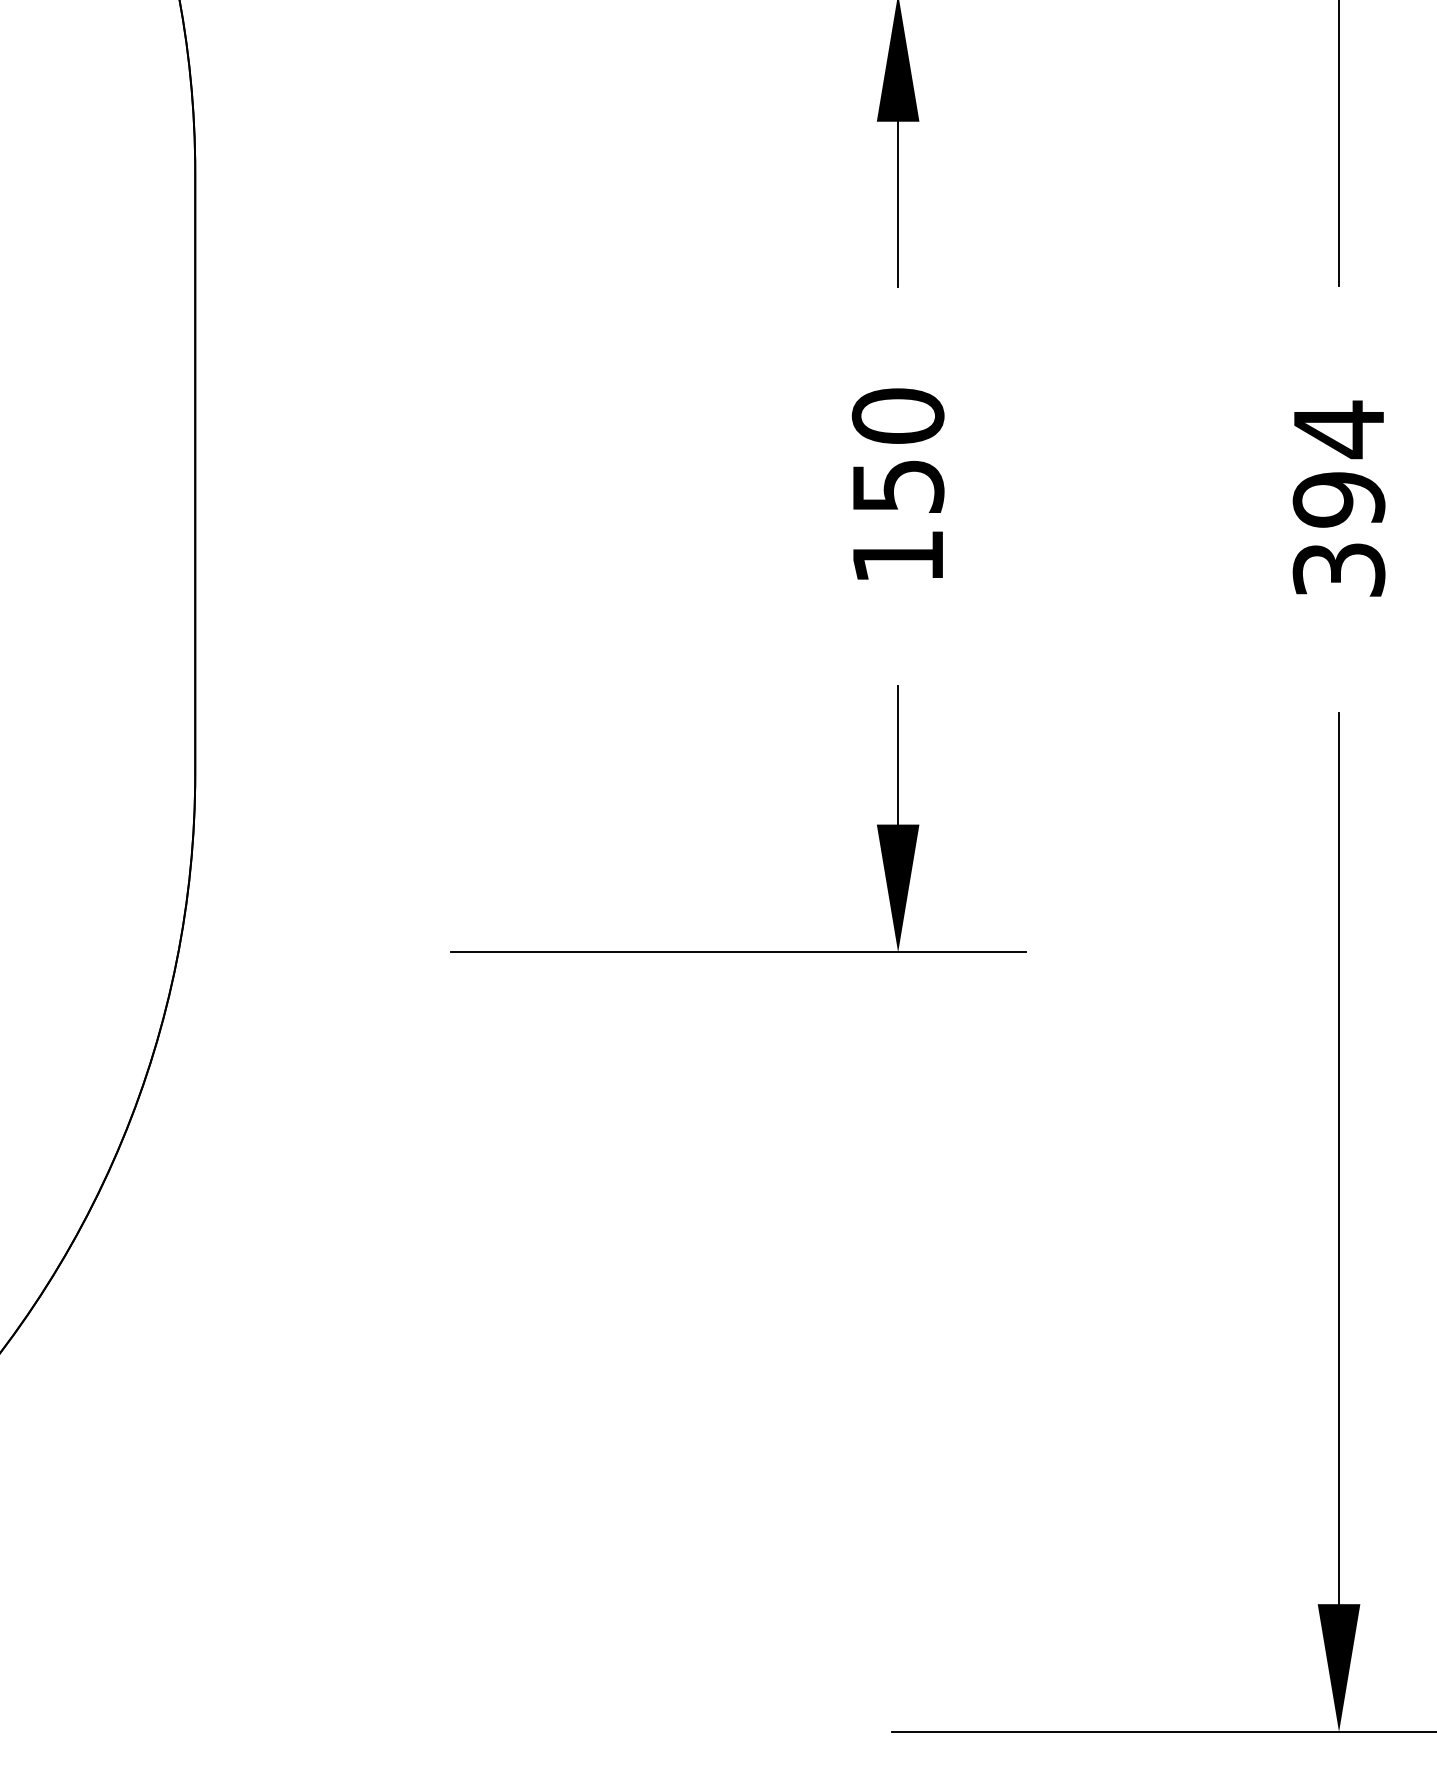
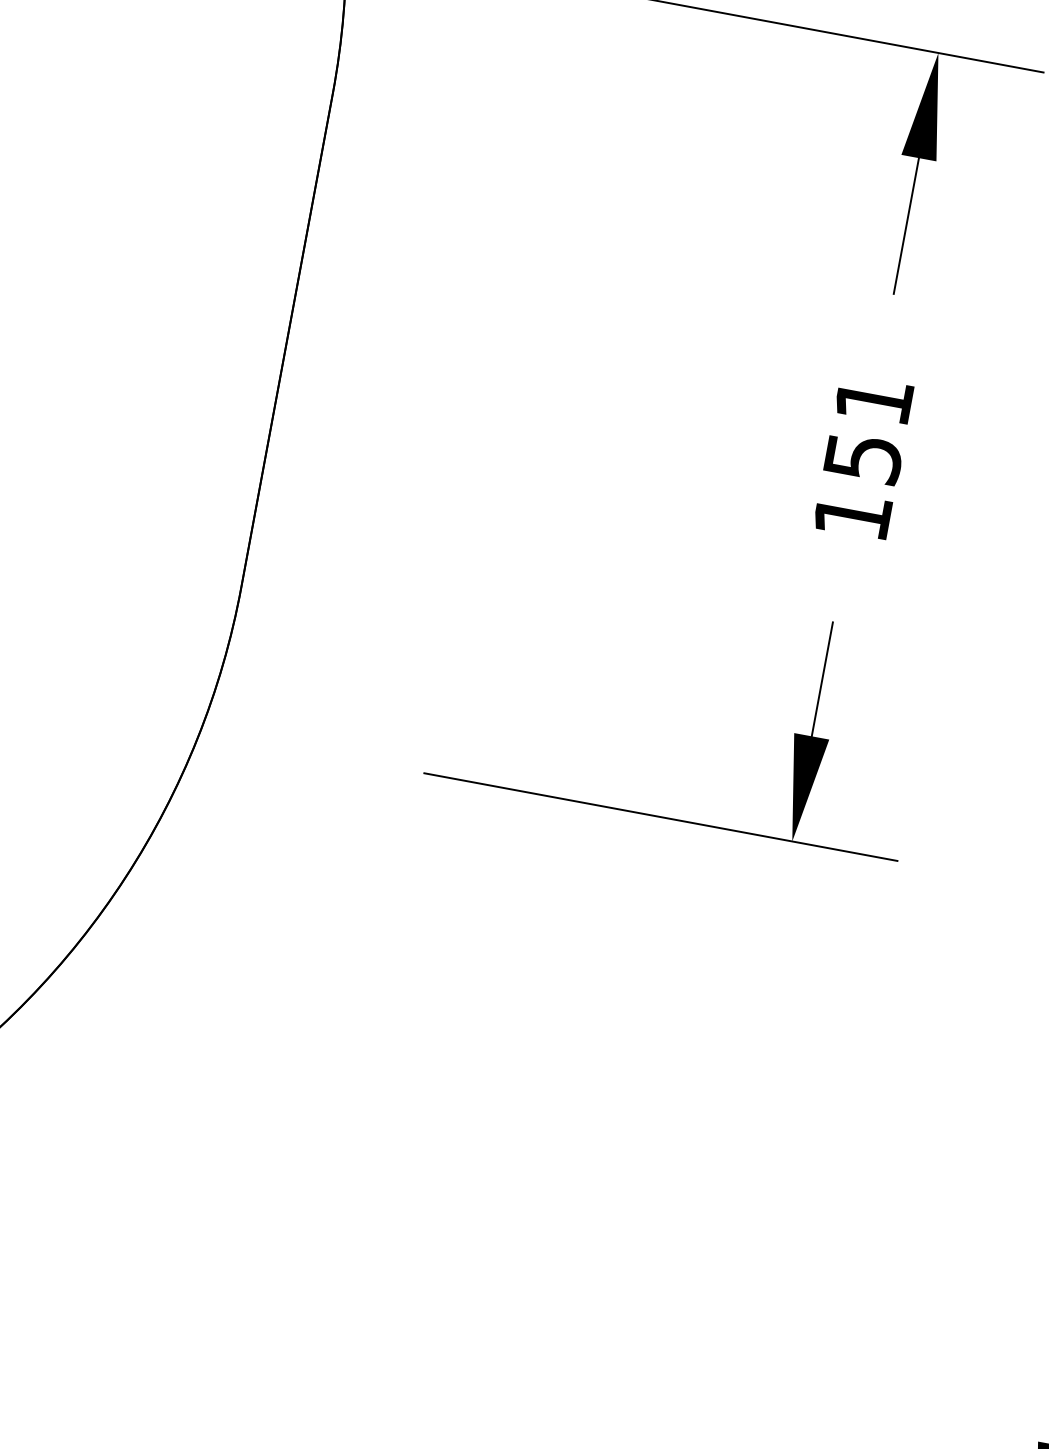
text: (897, 415) -> (873, 399), 150 -> 151

